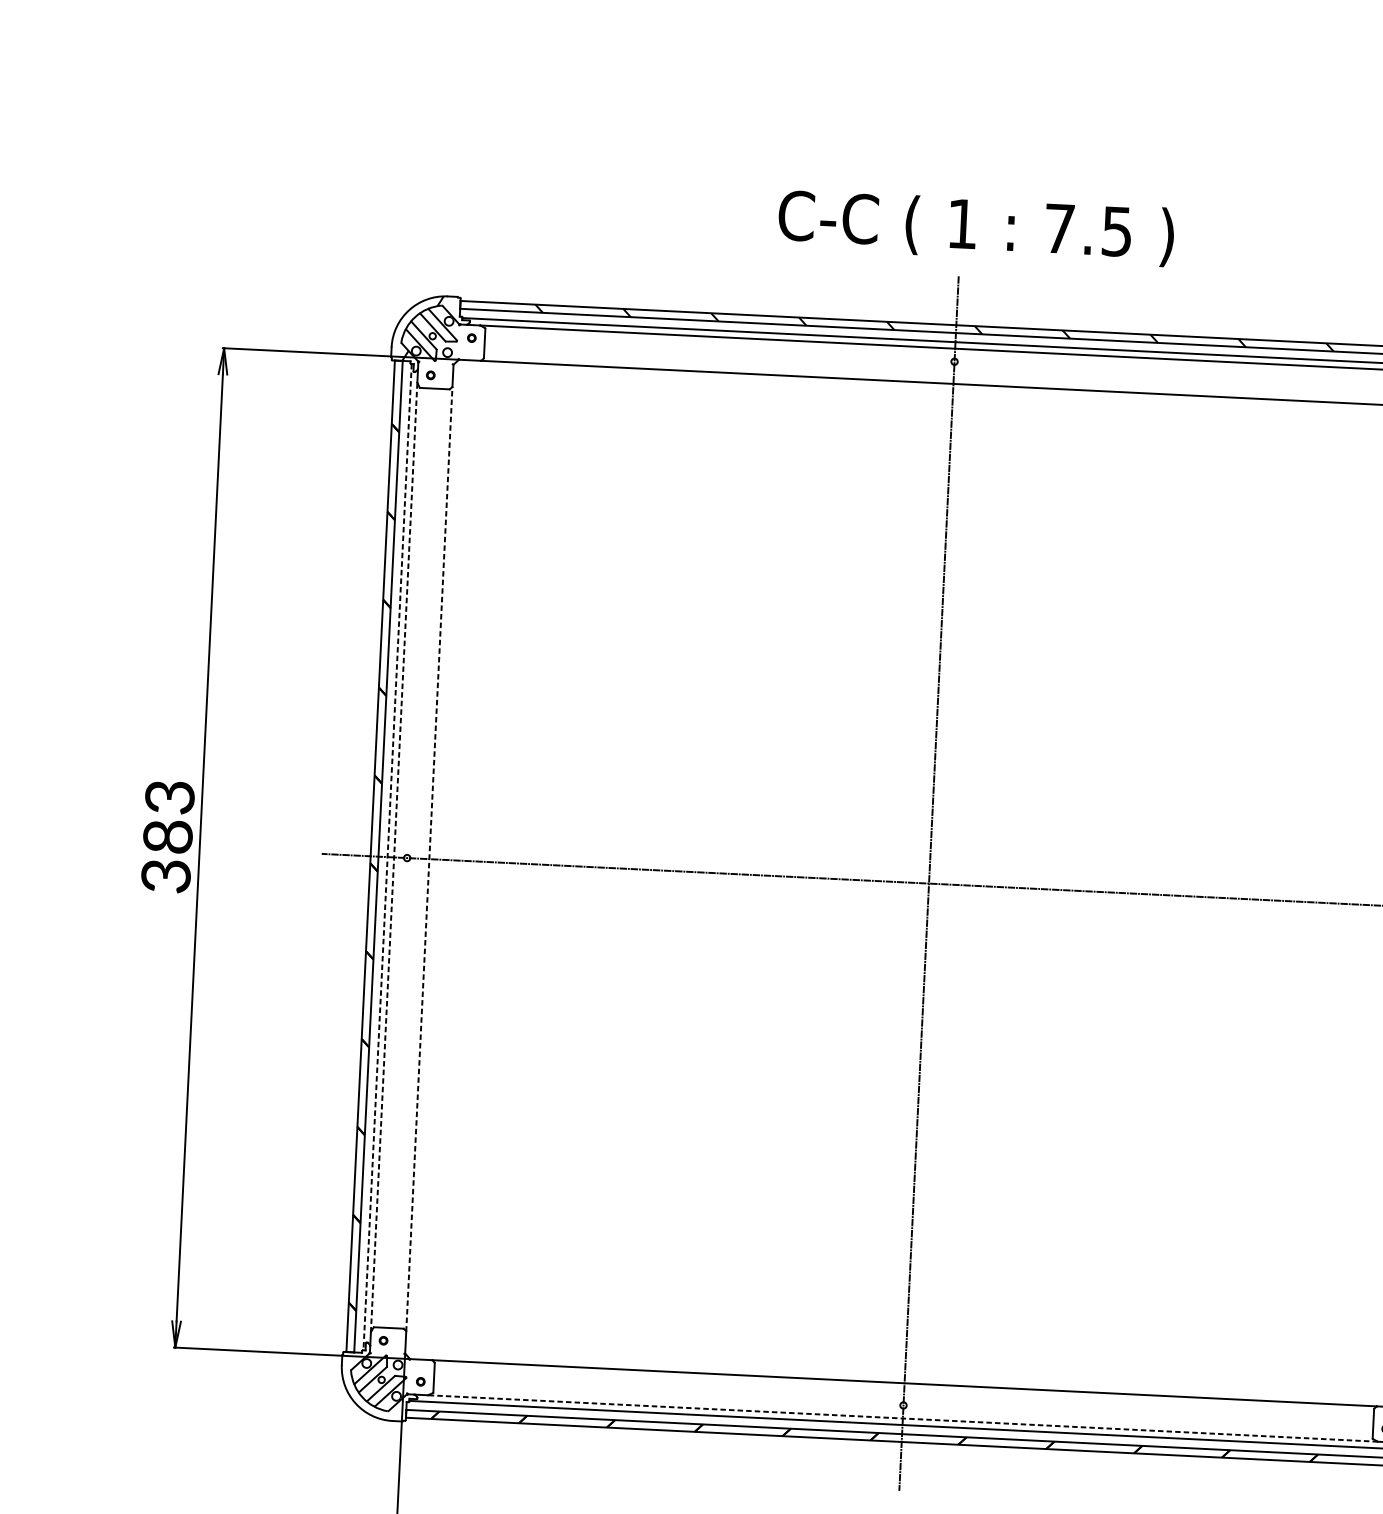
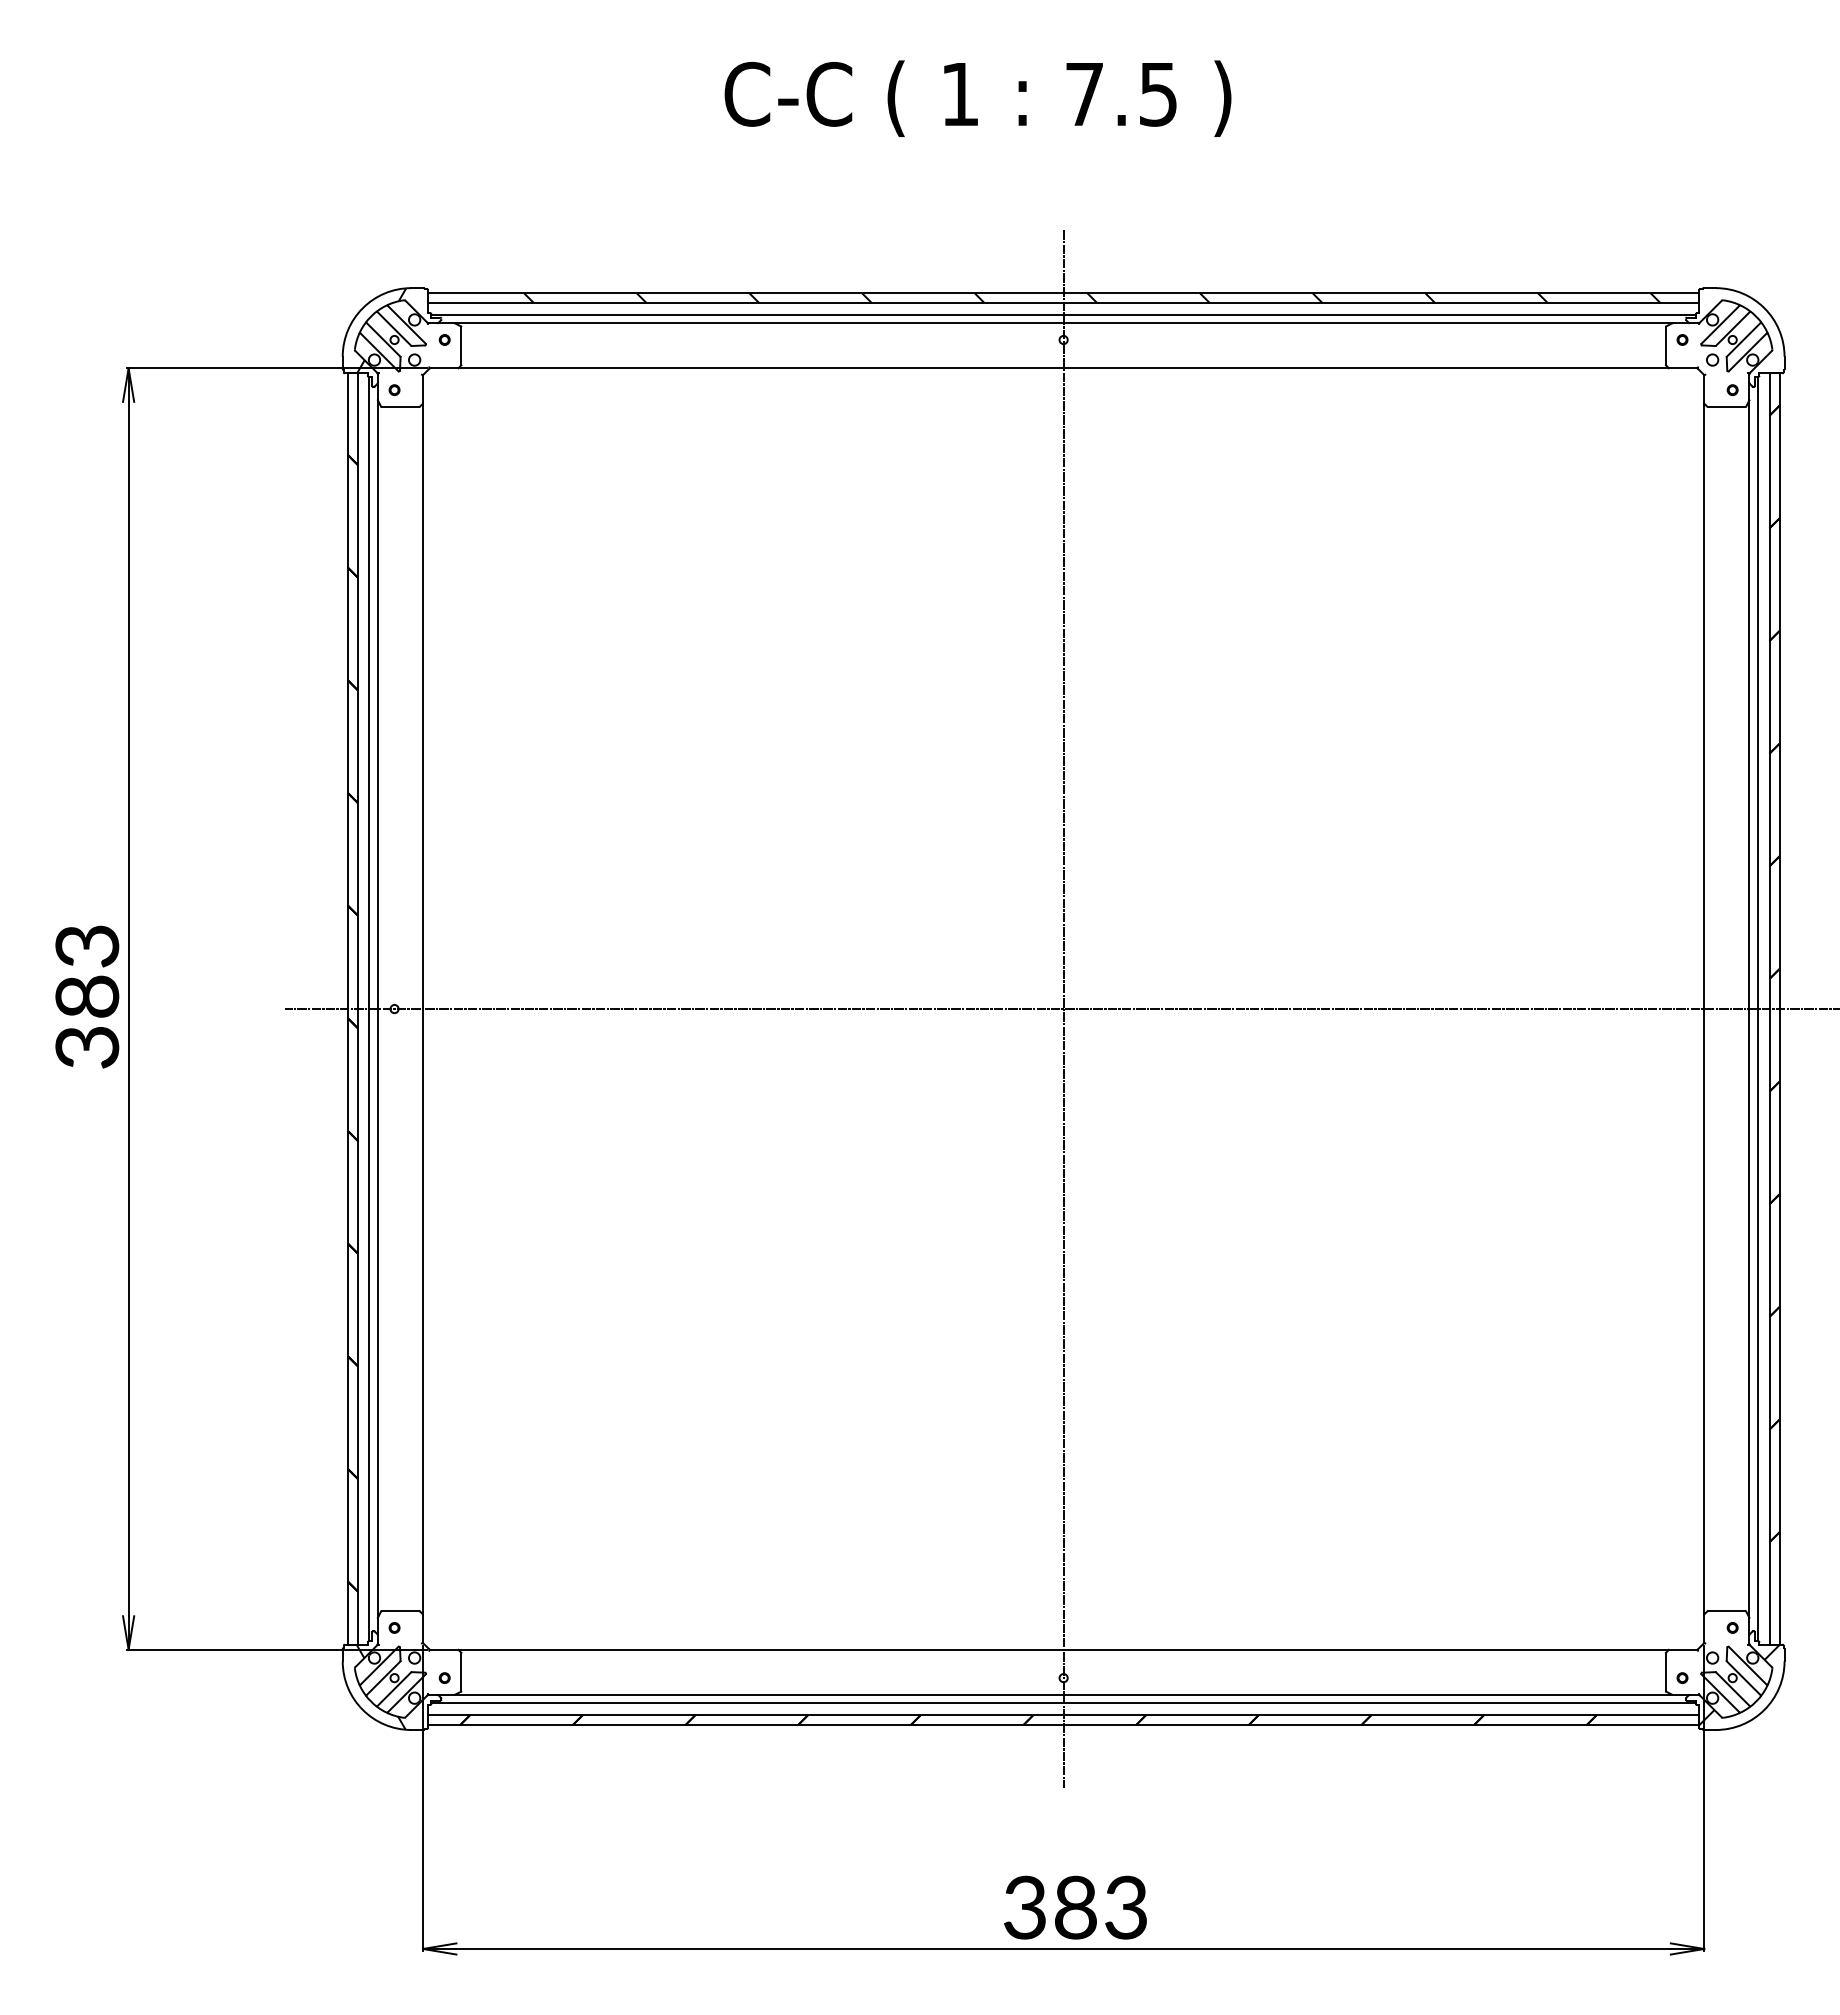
text: (975, 227) -> (977, 98), moved
line: (393, 856) -> (377, 1008), dashed -> solid
line: (387, 857) -> (369, 1009), dashed -> solid
line: (429, 859) -> (423, 1009), dashed -> solid
hatch: (370, 1385) -> (380, 1686), added
line: (902, 1418) -> (1063, 1694), dashed -> solid

